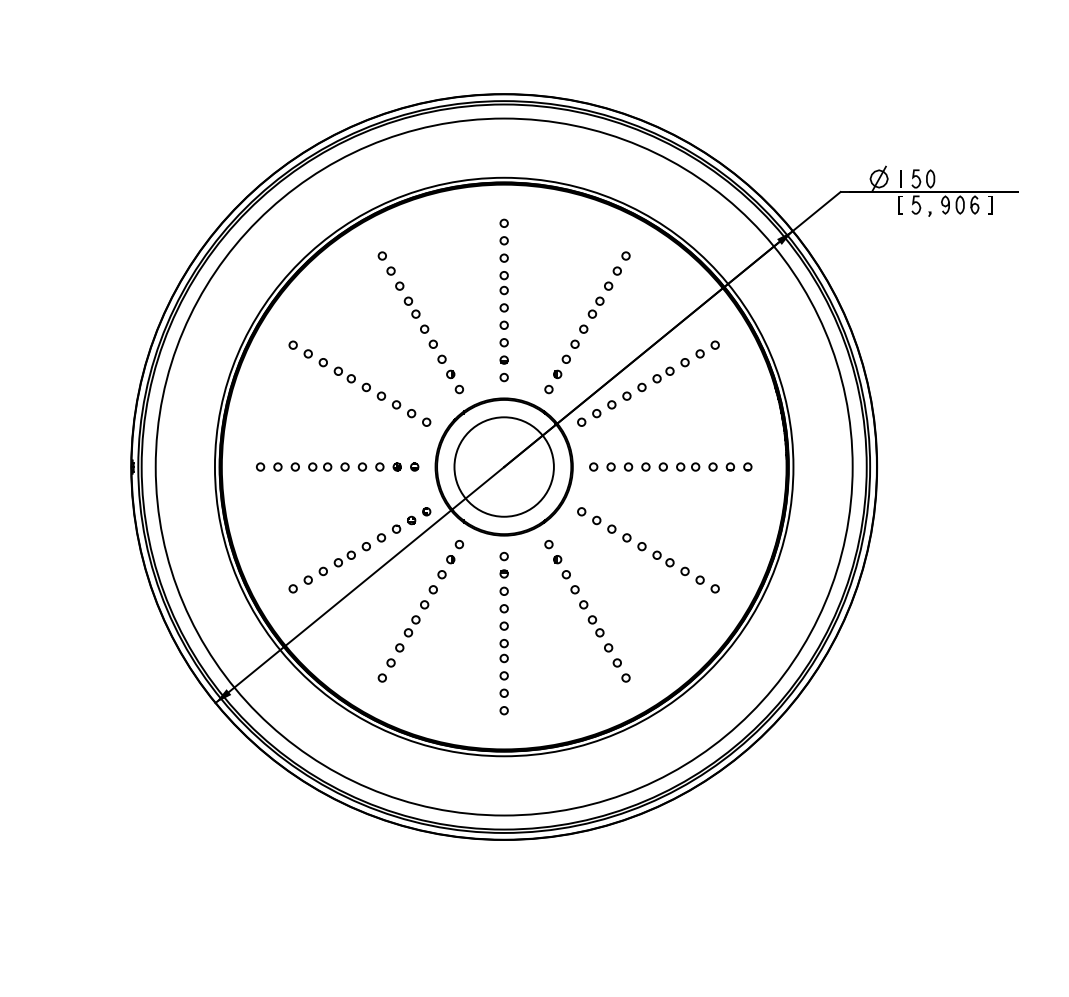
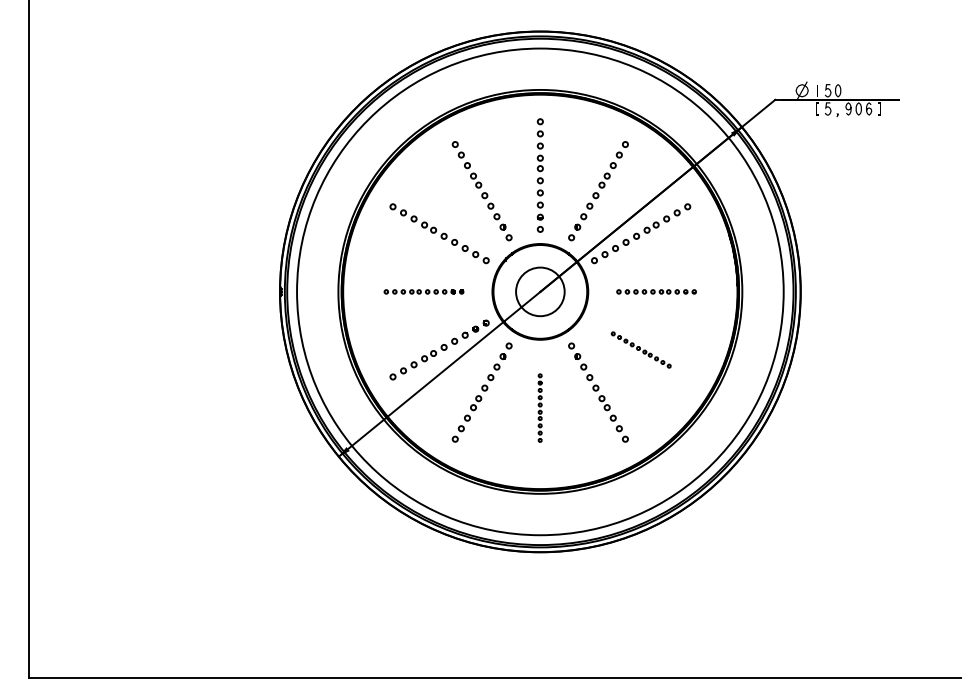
part: (336, 466) -> (423, 291), size x0.7
circle: (504, 466) -> (540, 291), size x0.7
part: (670, 466) -> (656, 291), size x0.7
part: (649, 549) -> (641, 349), size x0.6
part: (502, 632) -> (539, 407), size x0.6

